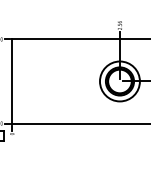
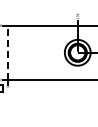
line: (12, 81) -> (8, 52), solid -> dashed

